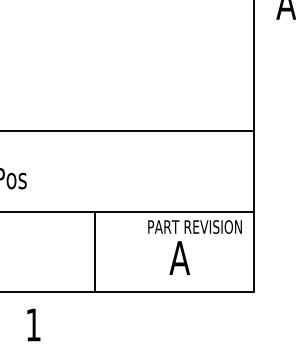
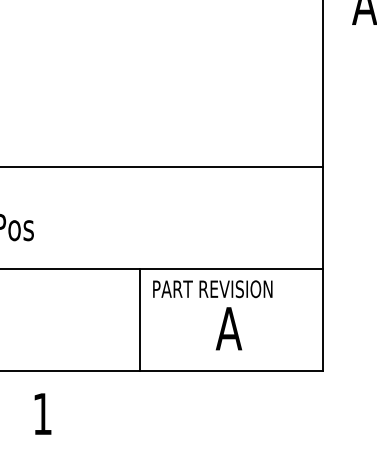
text: (194, 226) -> (212, 288), moved
line: (94, 251) -> (139, 320), moved

